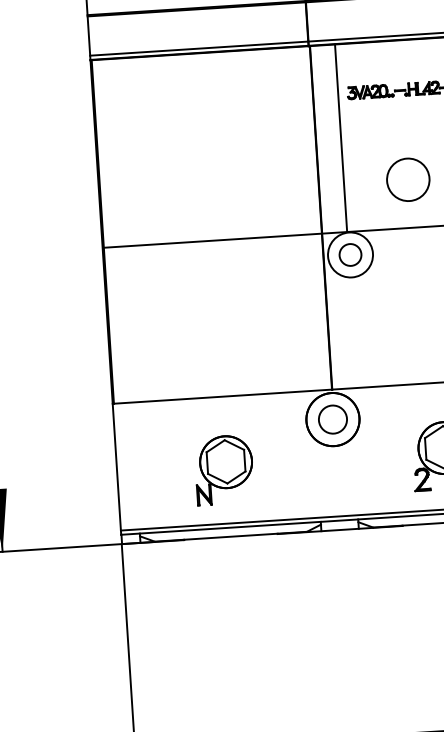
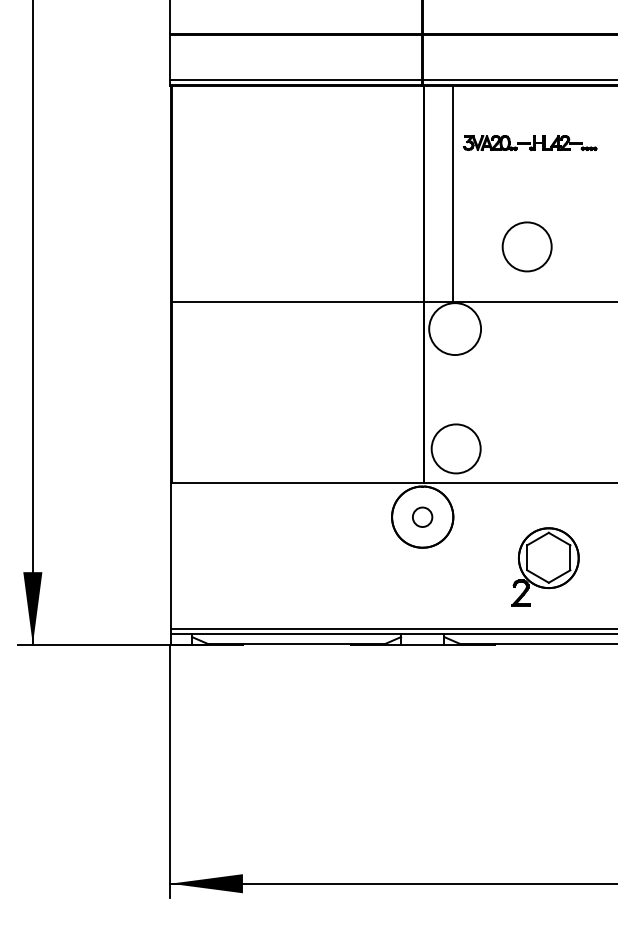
circle: (349, 254) -> (454, 328), removed
circle: (357, 358) -> (455, 448), added
circle: (332, 419) -> (422, 517), size x0.6
part: (223, 469) -> (293, 566), removed

